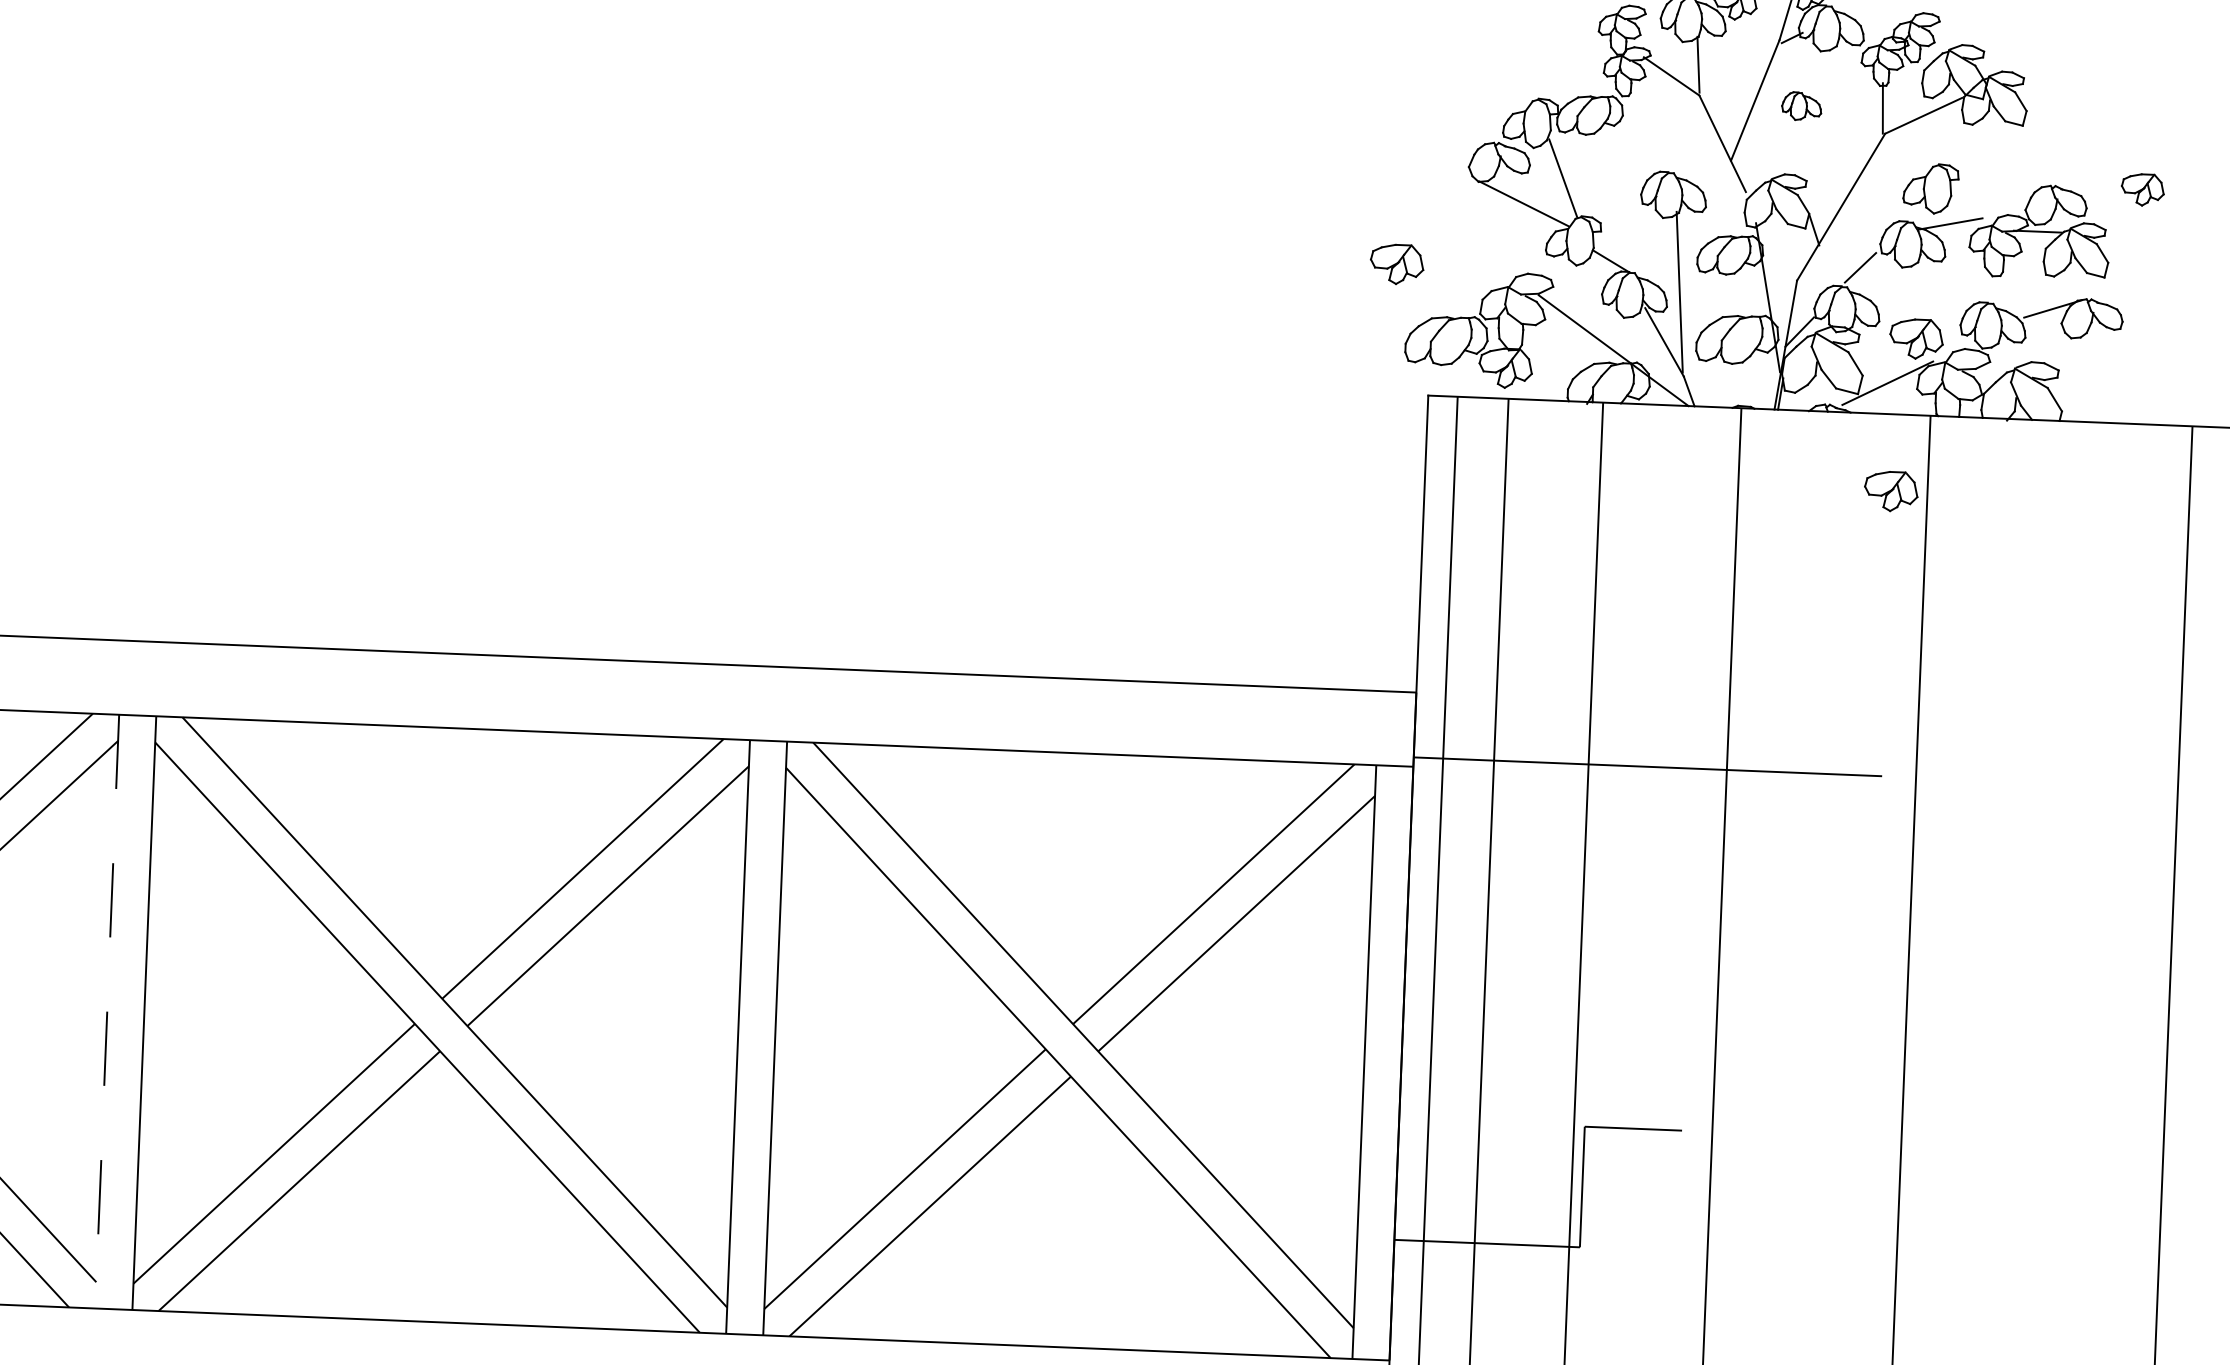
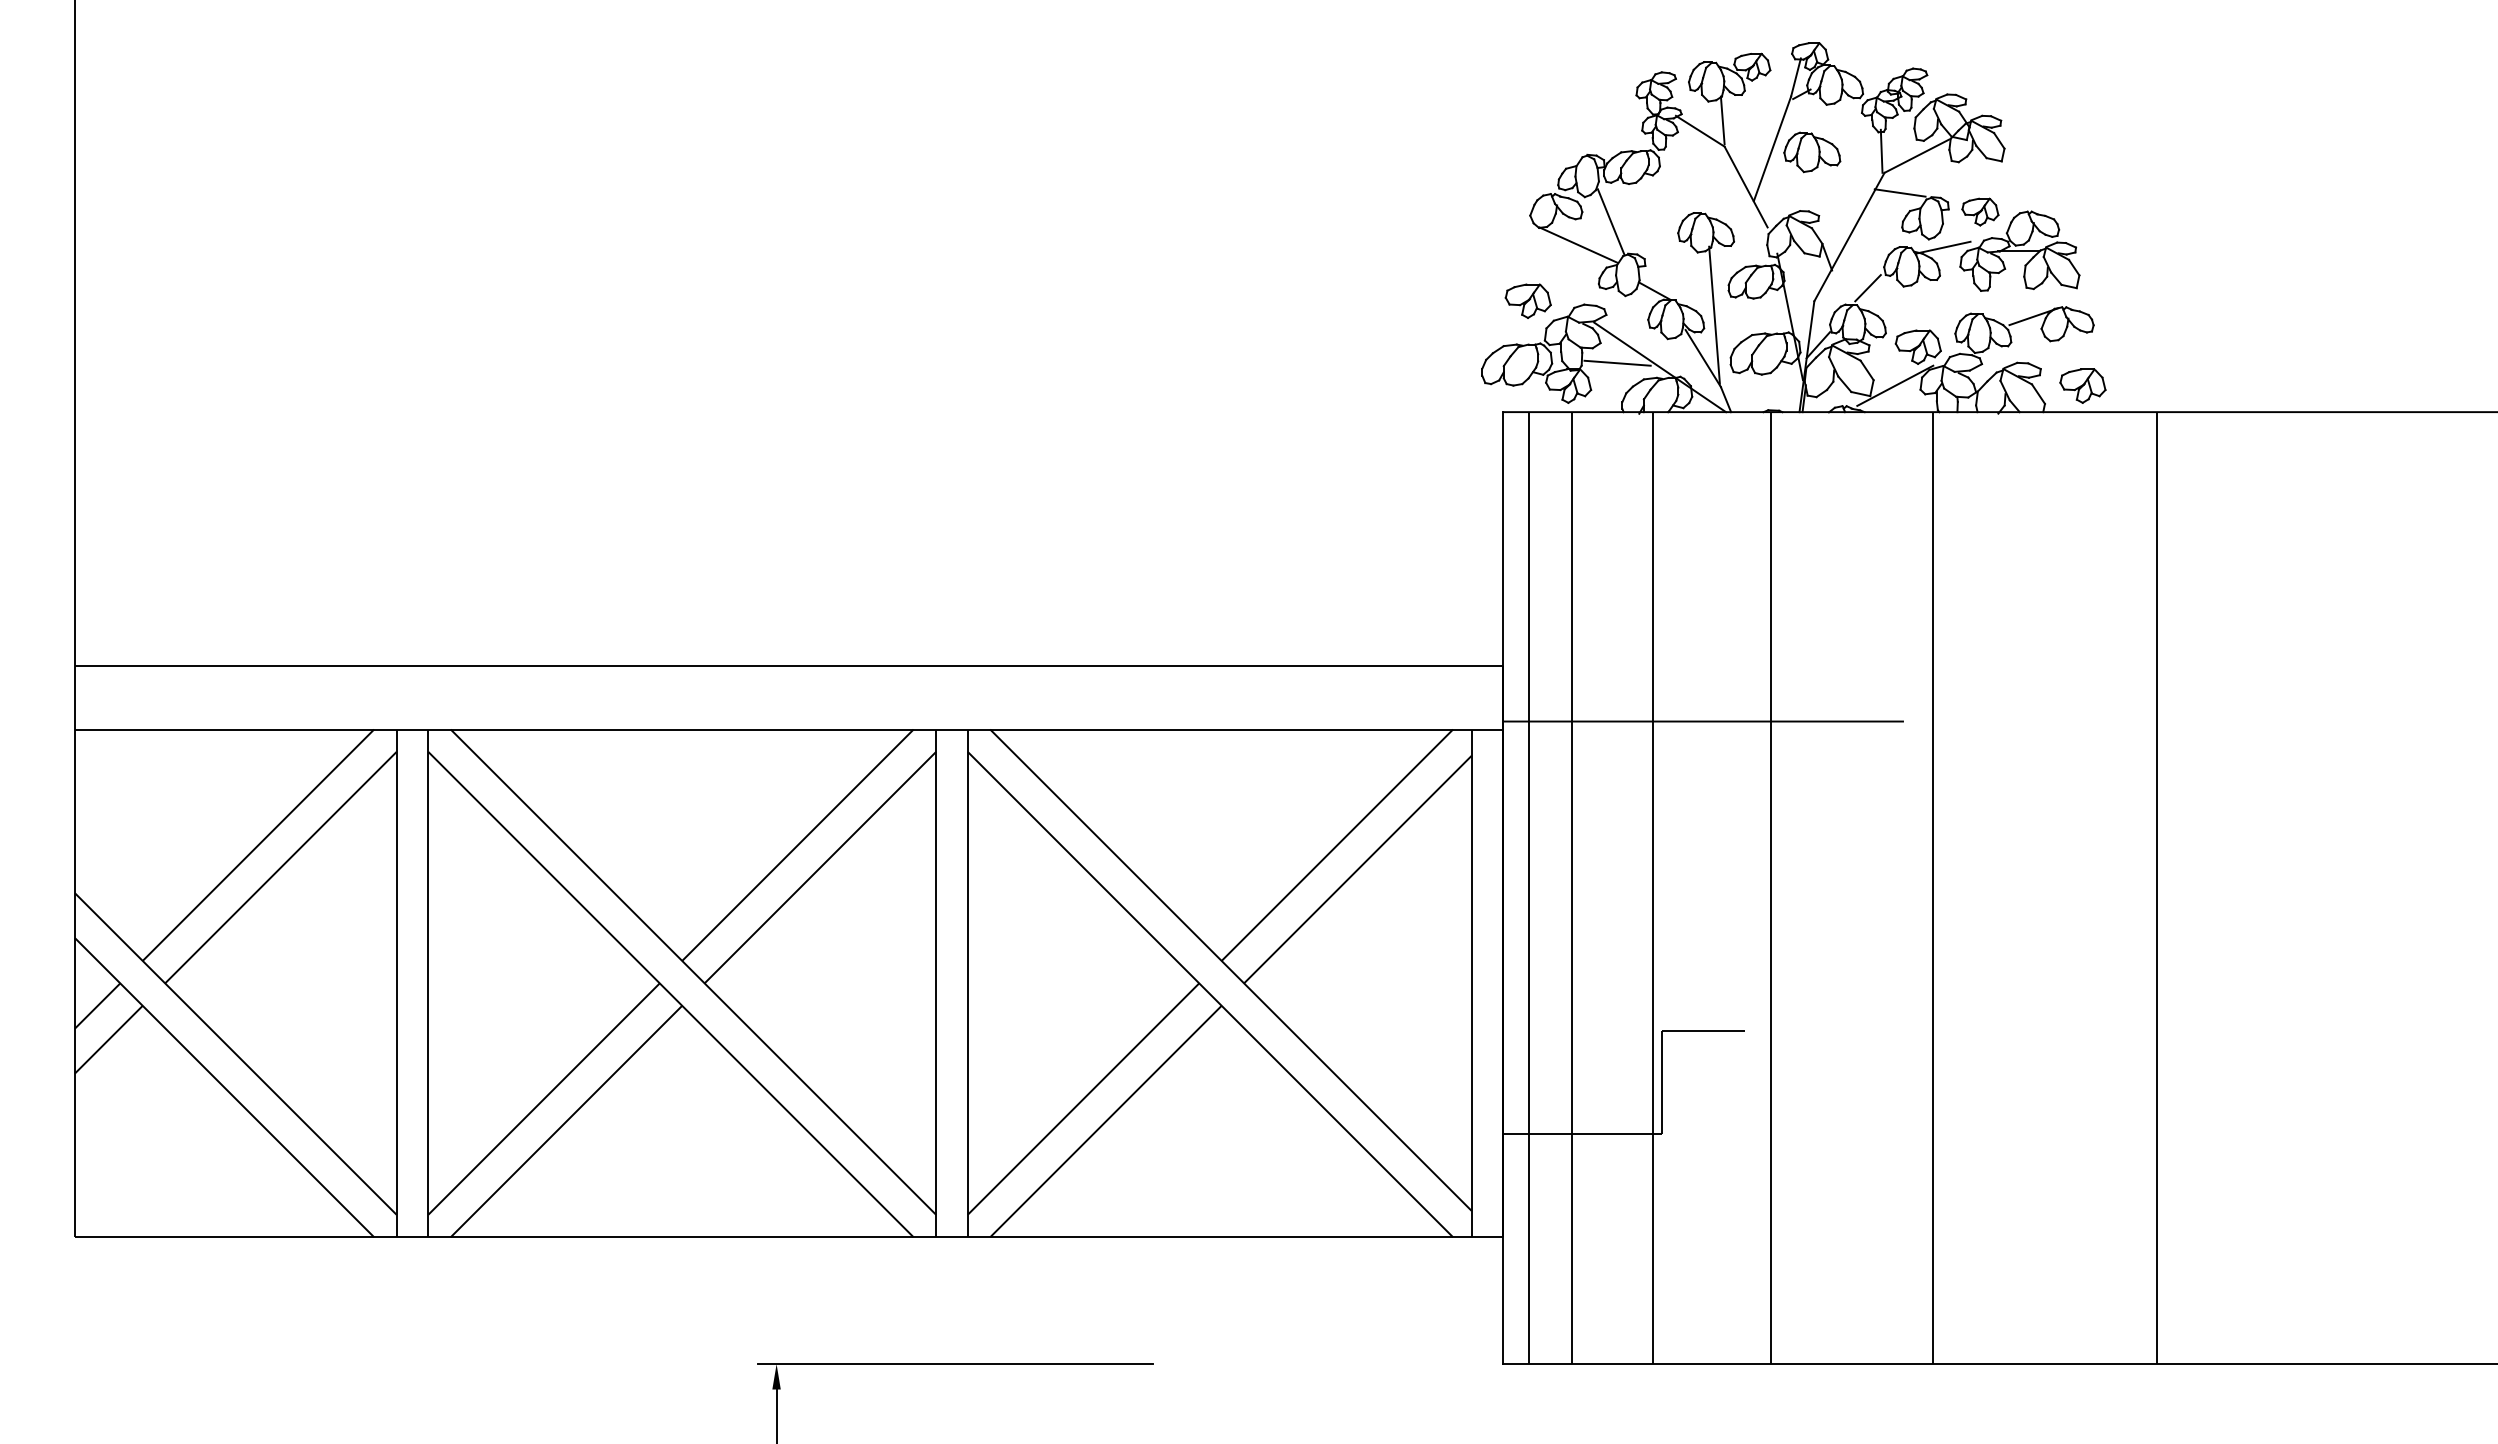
part: (1801, 106) -> (1812, 152), size x1.67
line: (1901, 157) -> (1899, 192), added
part: (2142, 189) -> (1980, 211), moved
part: (1396, 263) -> (1527, 300), moved
line: (1564, 342) -> (1617, 362), added
part: (1890, 490) -> (2082, 385), moved
line: (107, 1011) -> (396, 983), dashed -> solid

